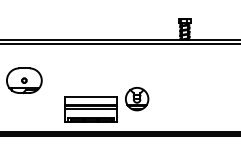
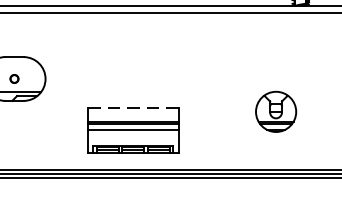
line: (91, 97) -> (134, 108), solid -> dashed
part: (137, 99) -> (276, 112), moved

